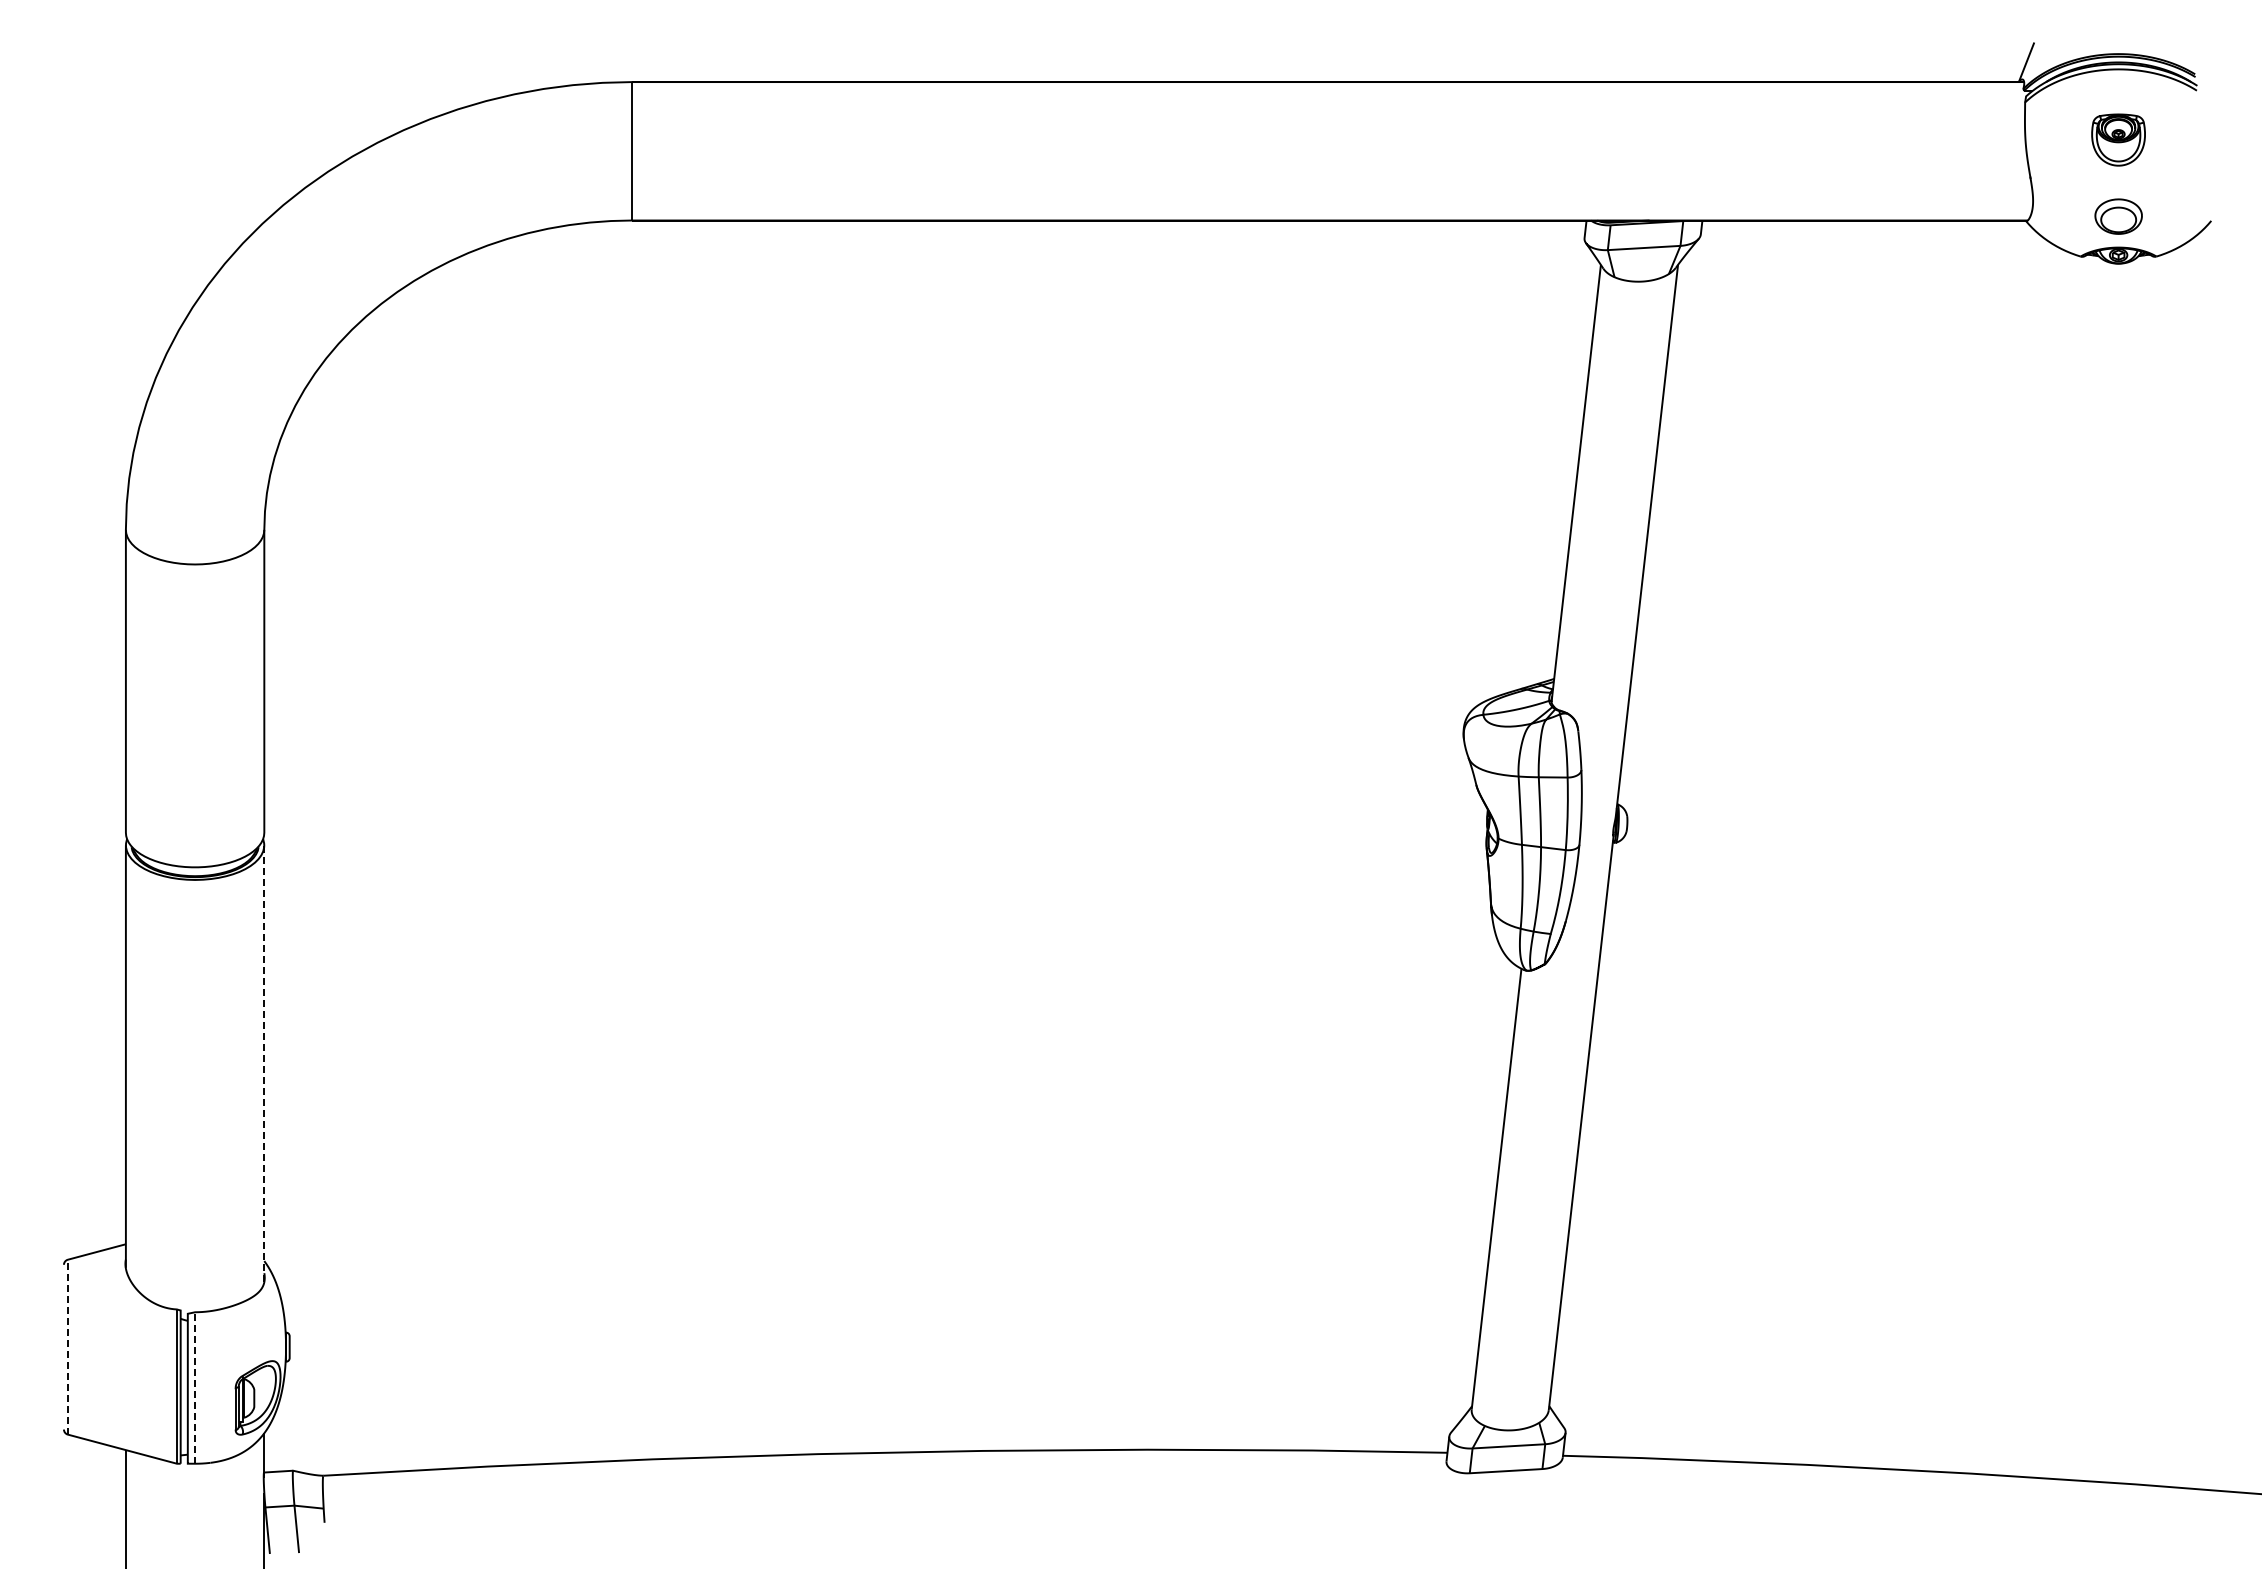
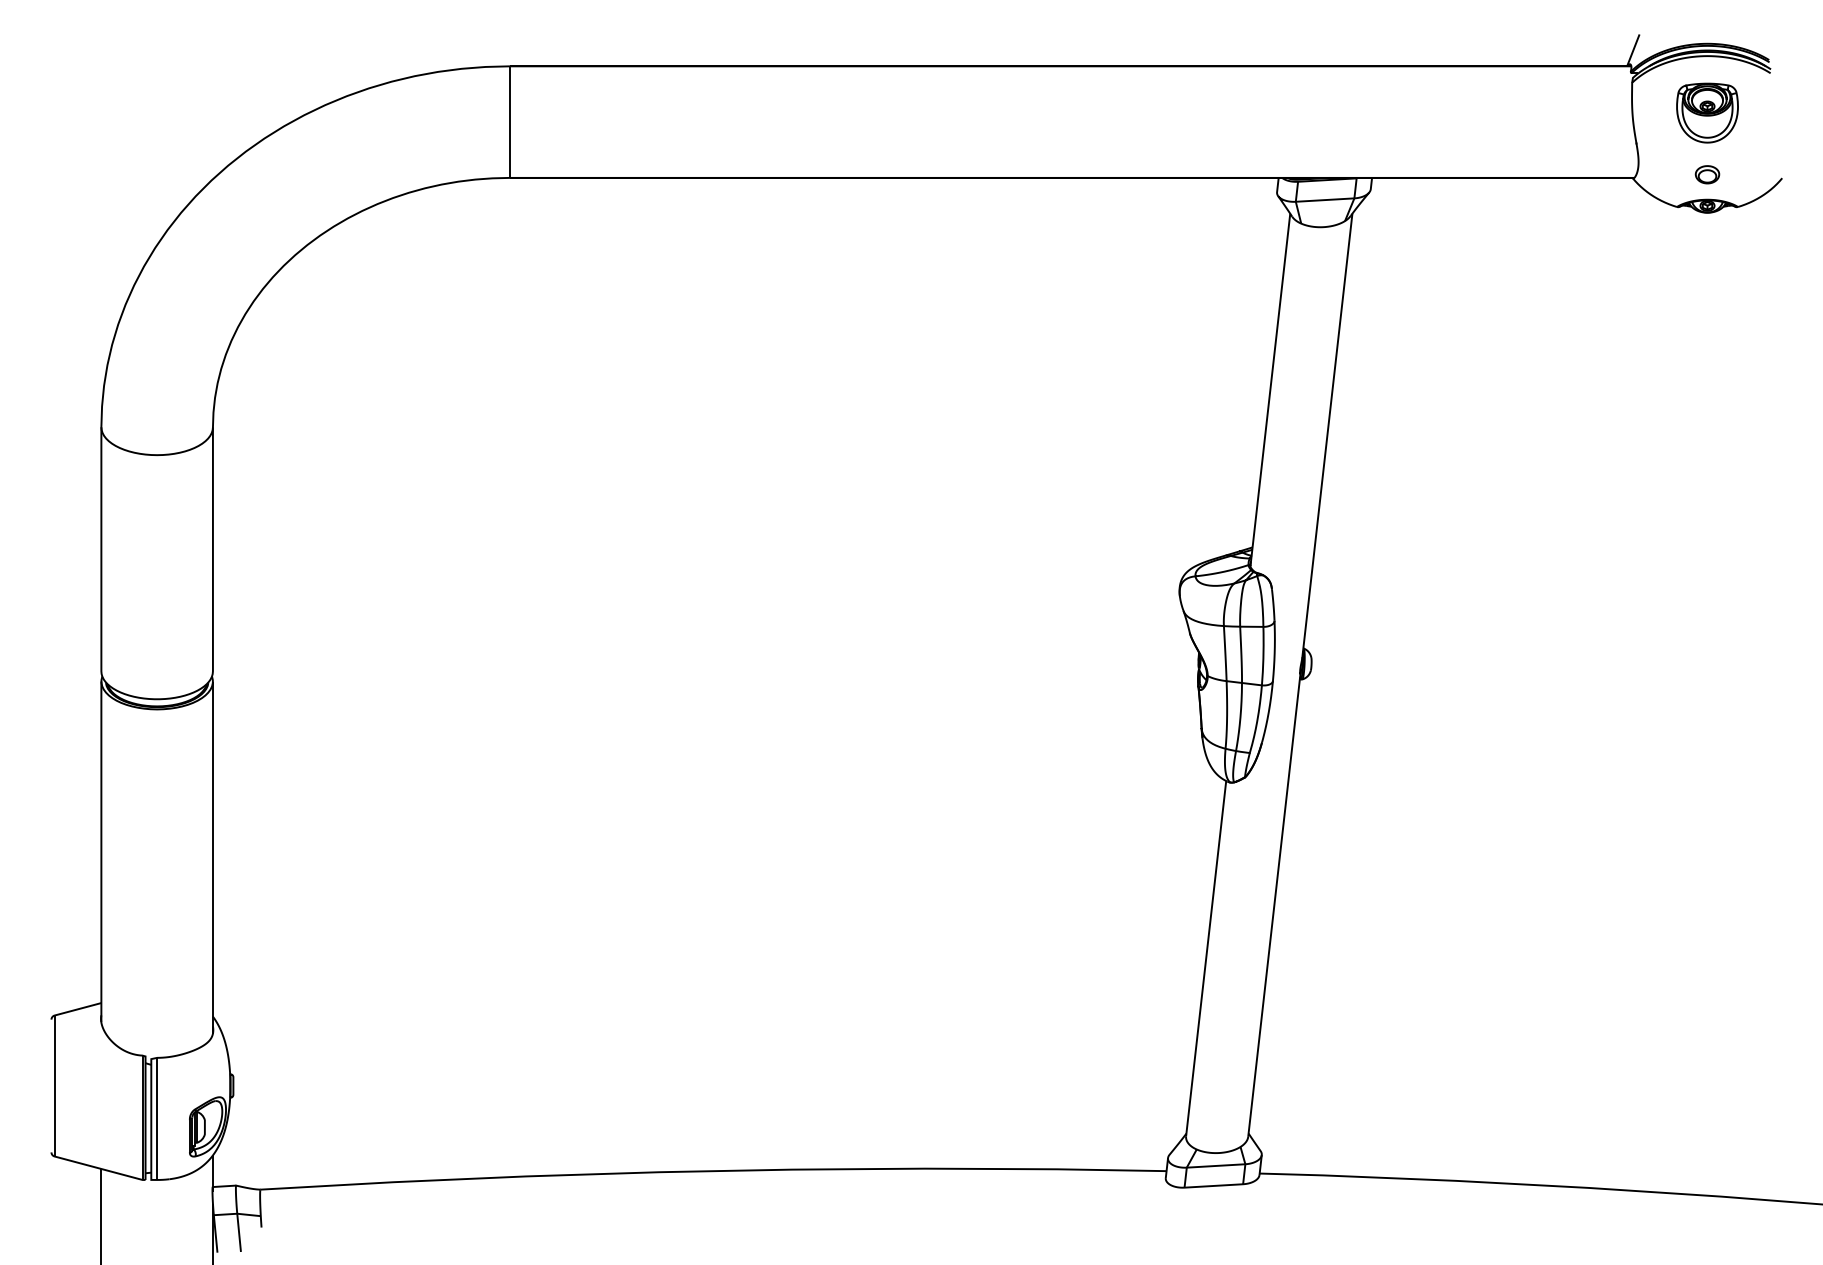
part: (2118, 139) -> (1707, 112), size x1.43
part: (2118, 216) -> (1707, 174), size x0.62
line: (264, 1063) -> (213, 857), dashed -> solid
line: (67, 1346) -> (54, 1085), dashed -> solid
line: (195, 1388) -> (157, 1119), dashed -> solid

